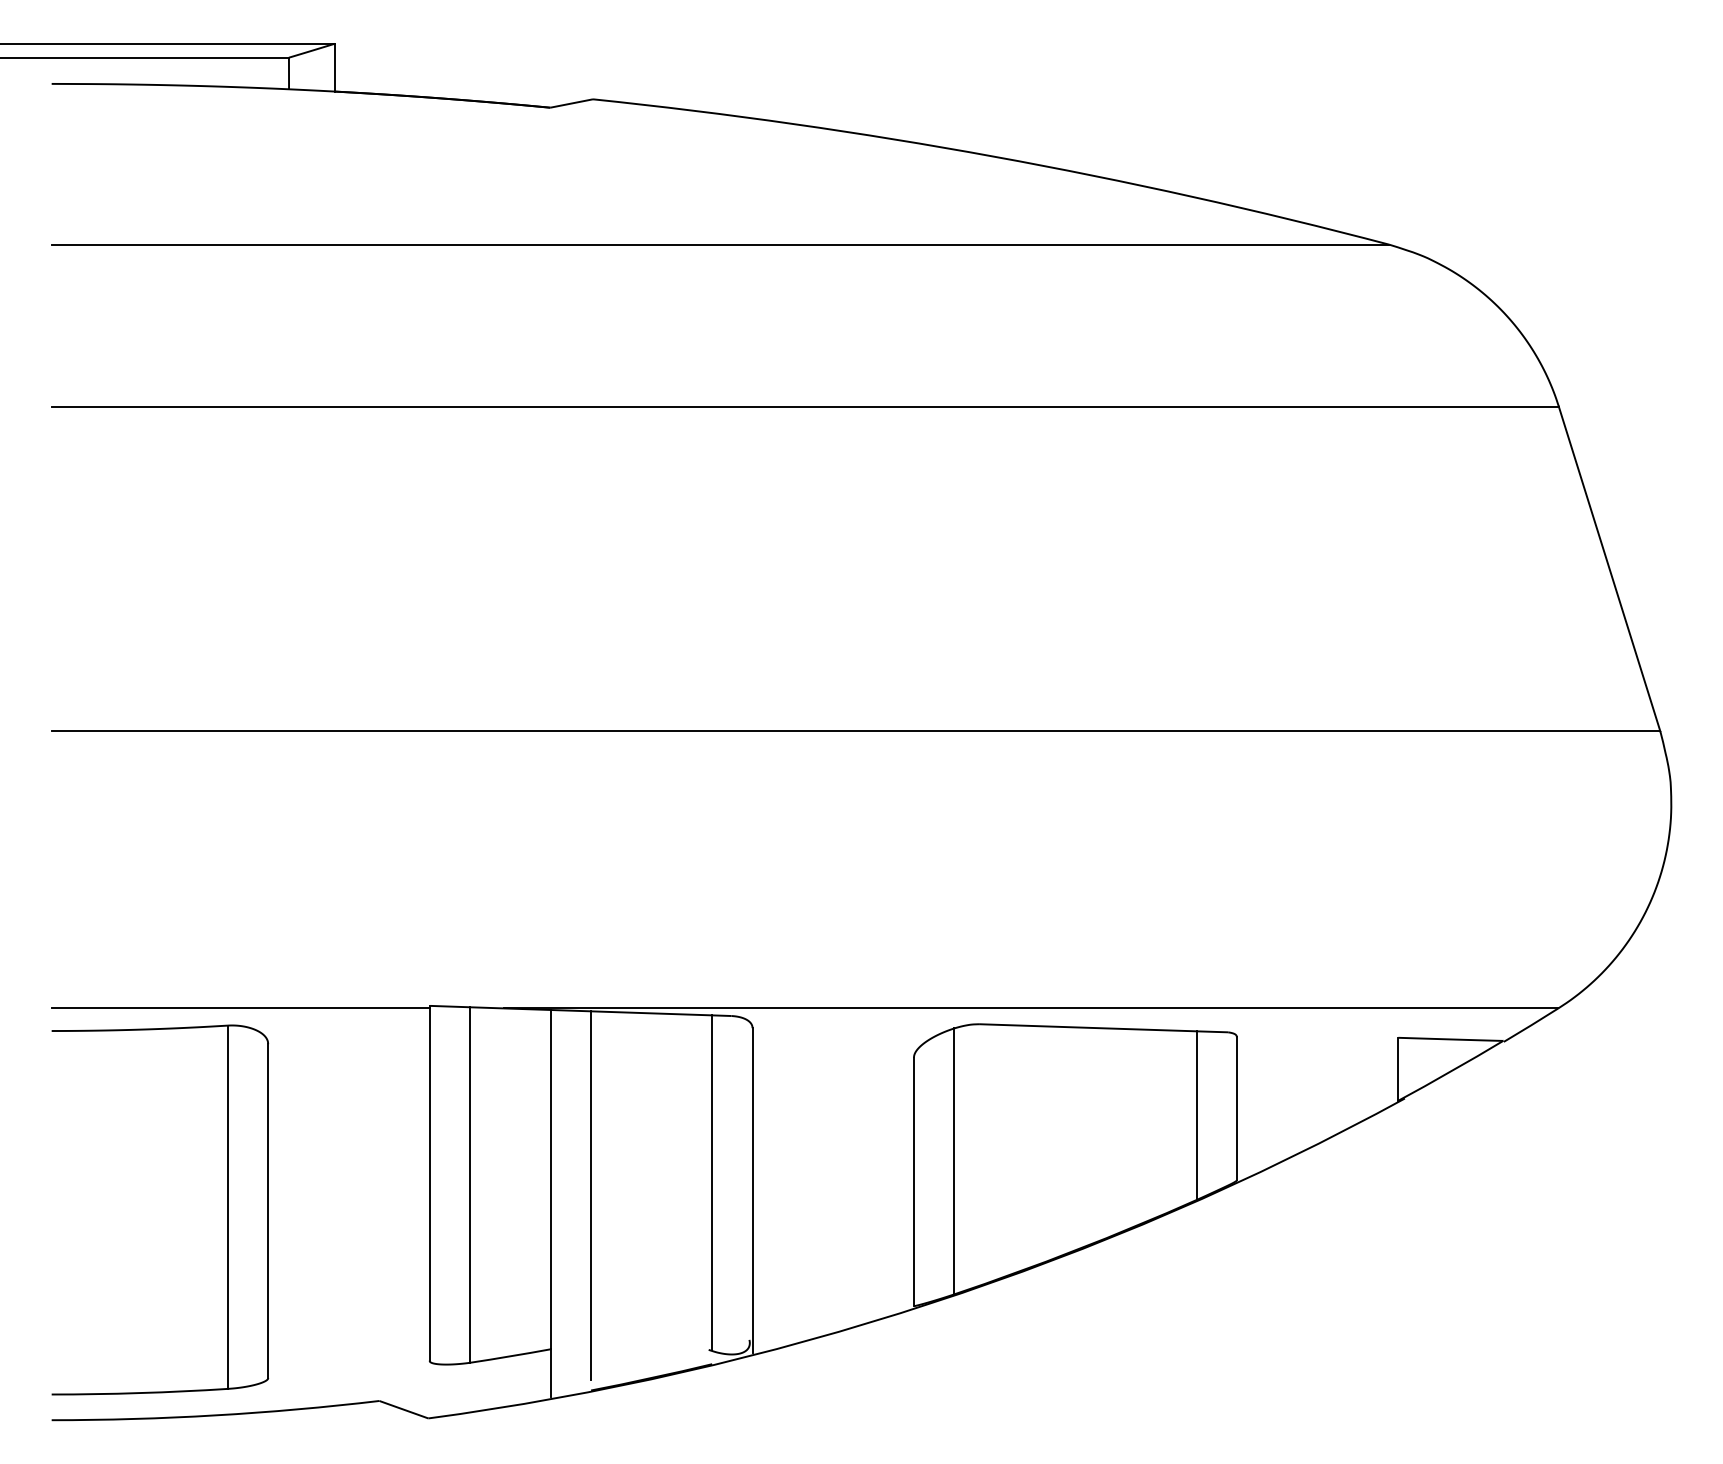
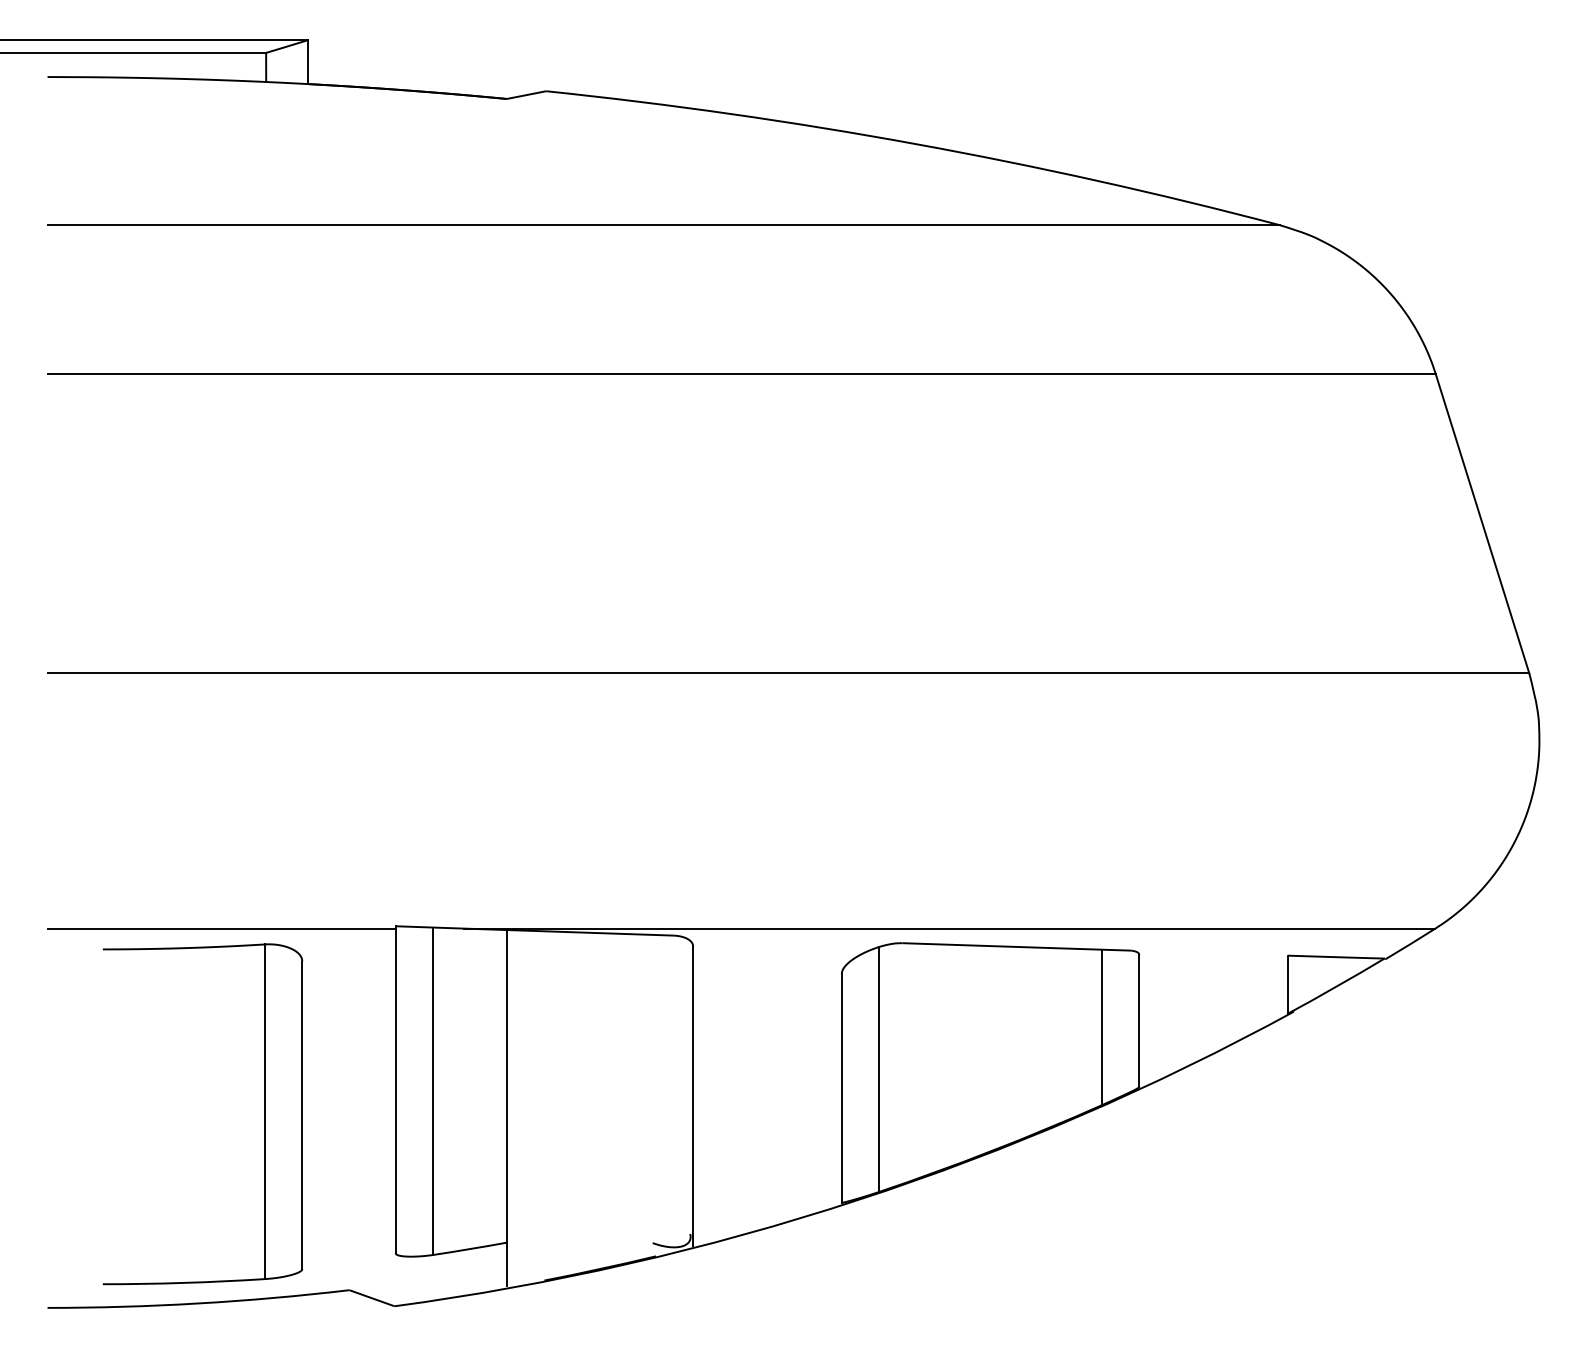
line: (712, 1182) -> (656, 1088), removed
line: (591, 1195) -> (544, 1100), removed
part: (227, 1209) -> (264, 1113), moved

